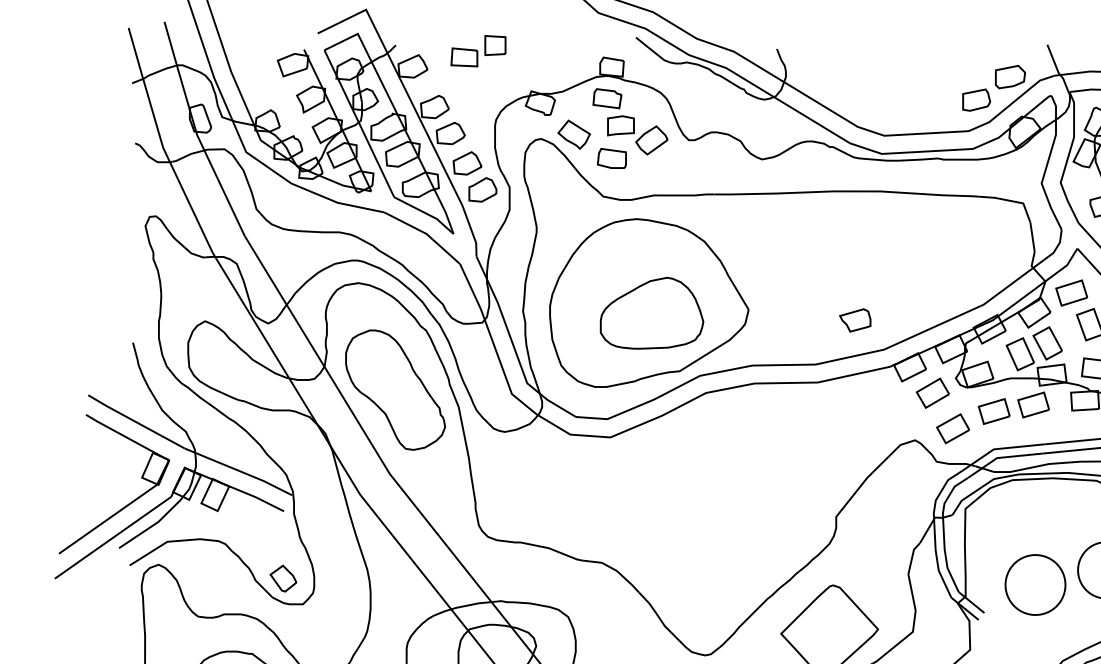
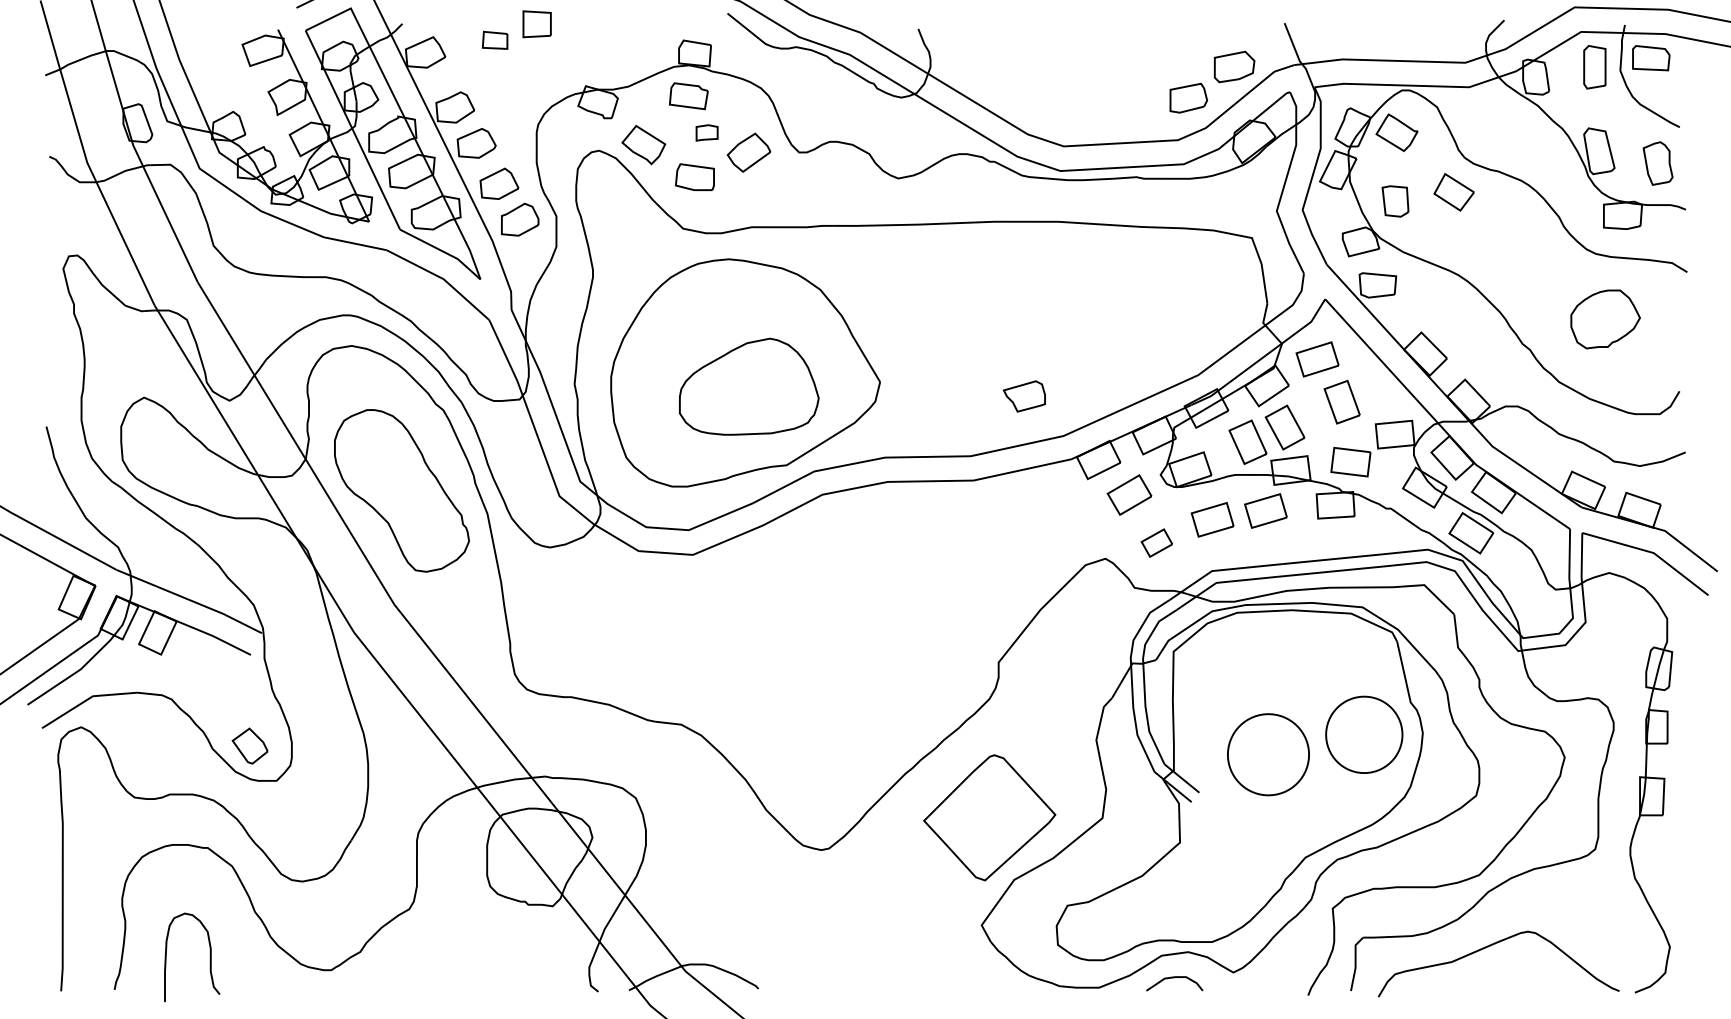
part: (463, 57) -> (494, 40), size x0.7
part: (620, 125) -> (706, 132), size x0.6
part: (952, 428) -> (1156, 542), size x0.7

